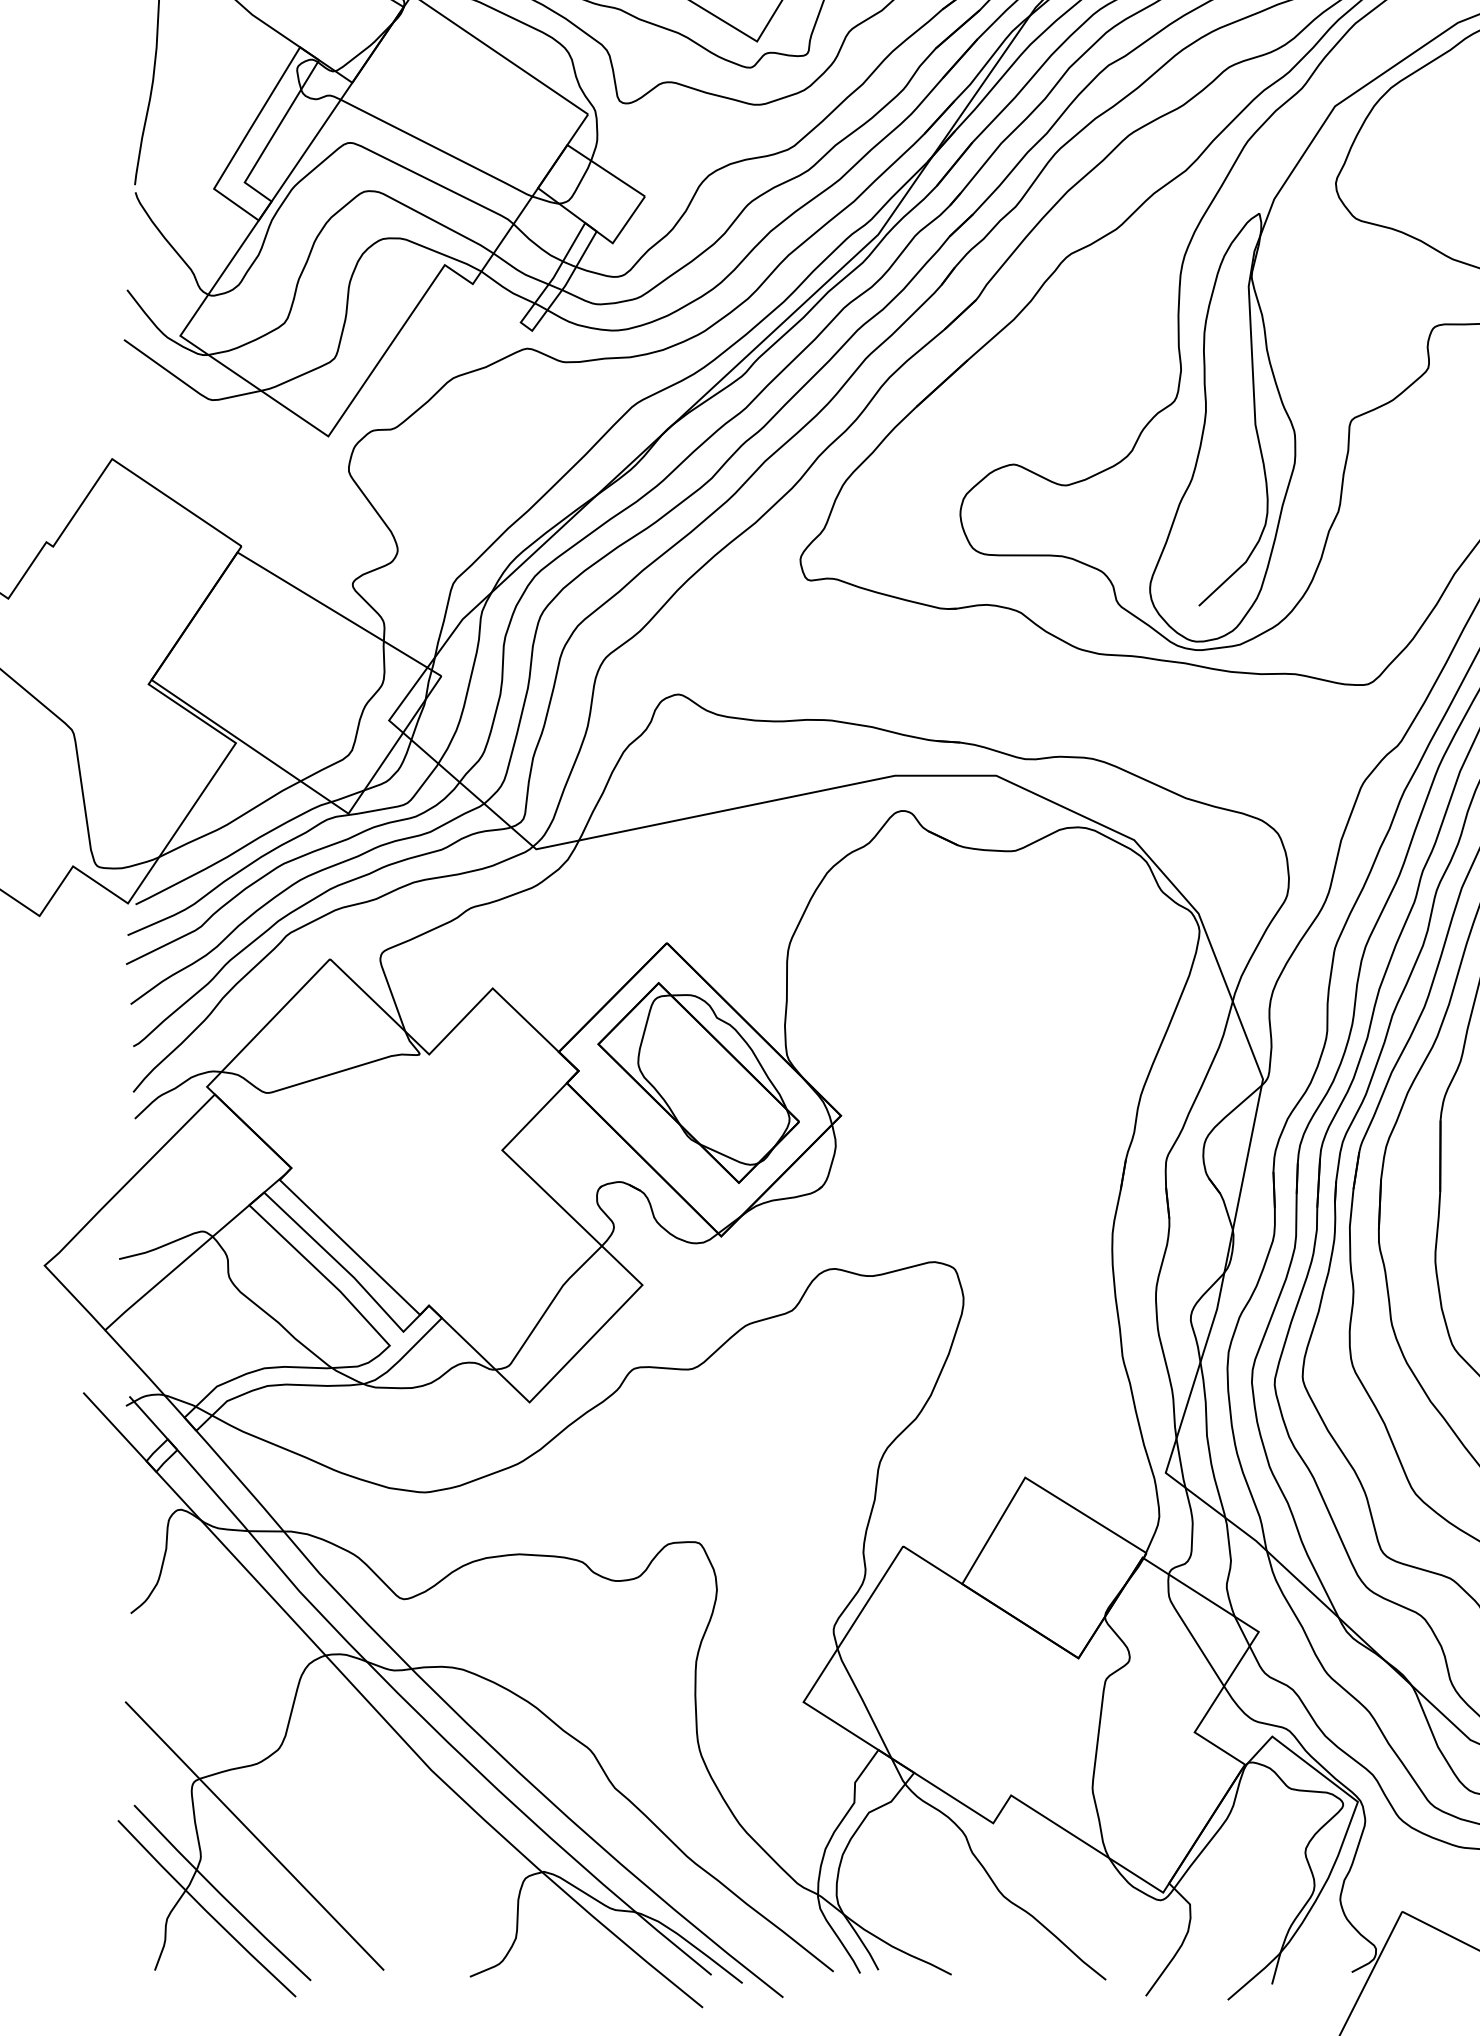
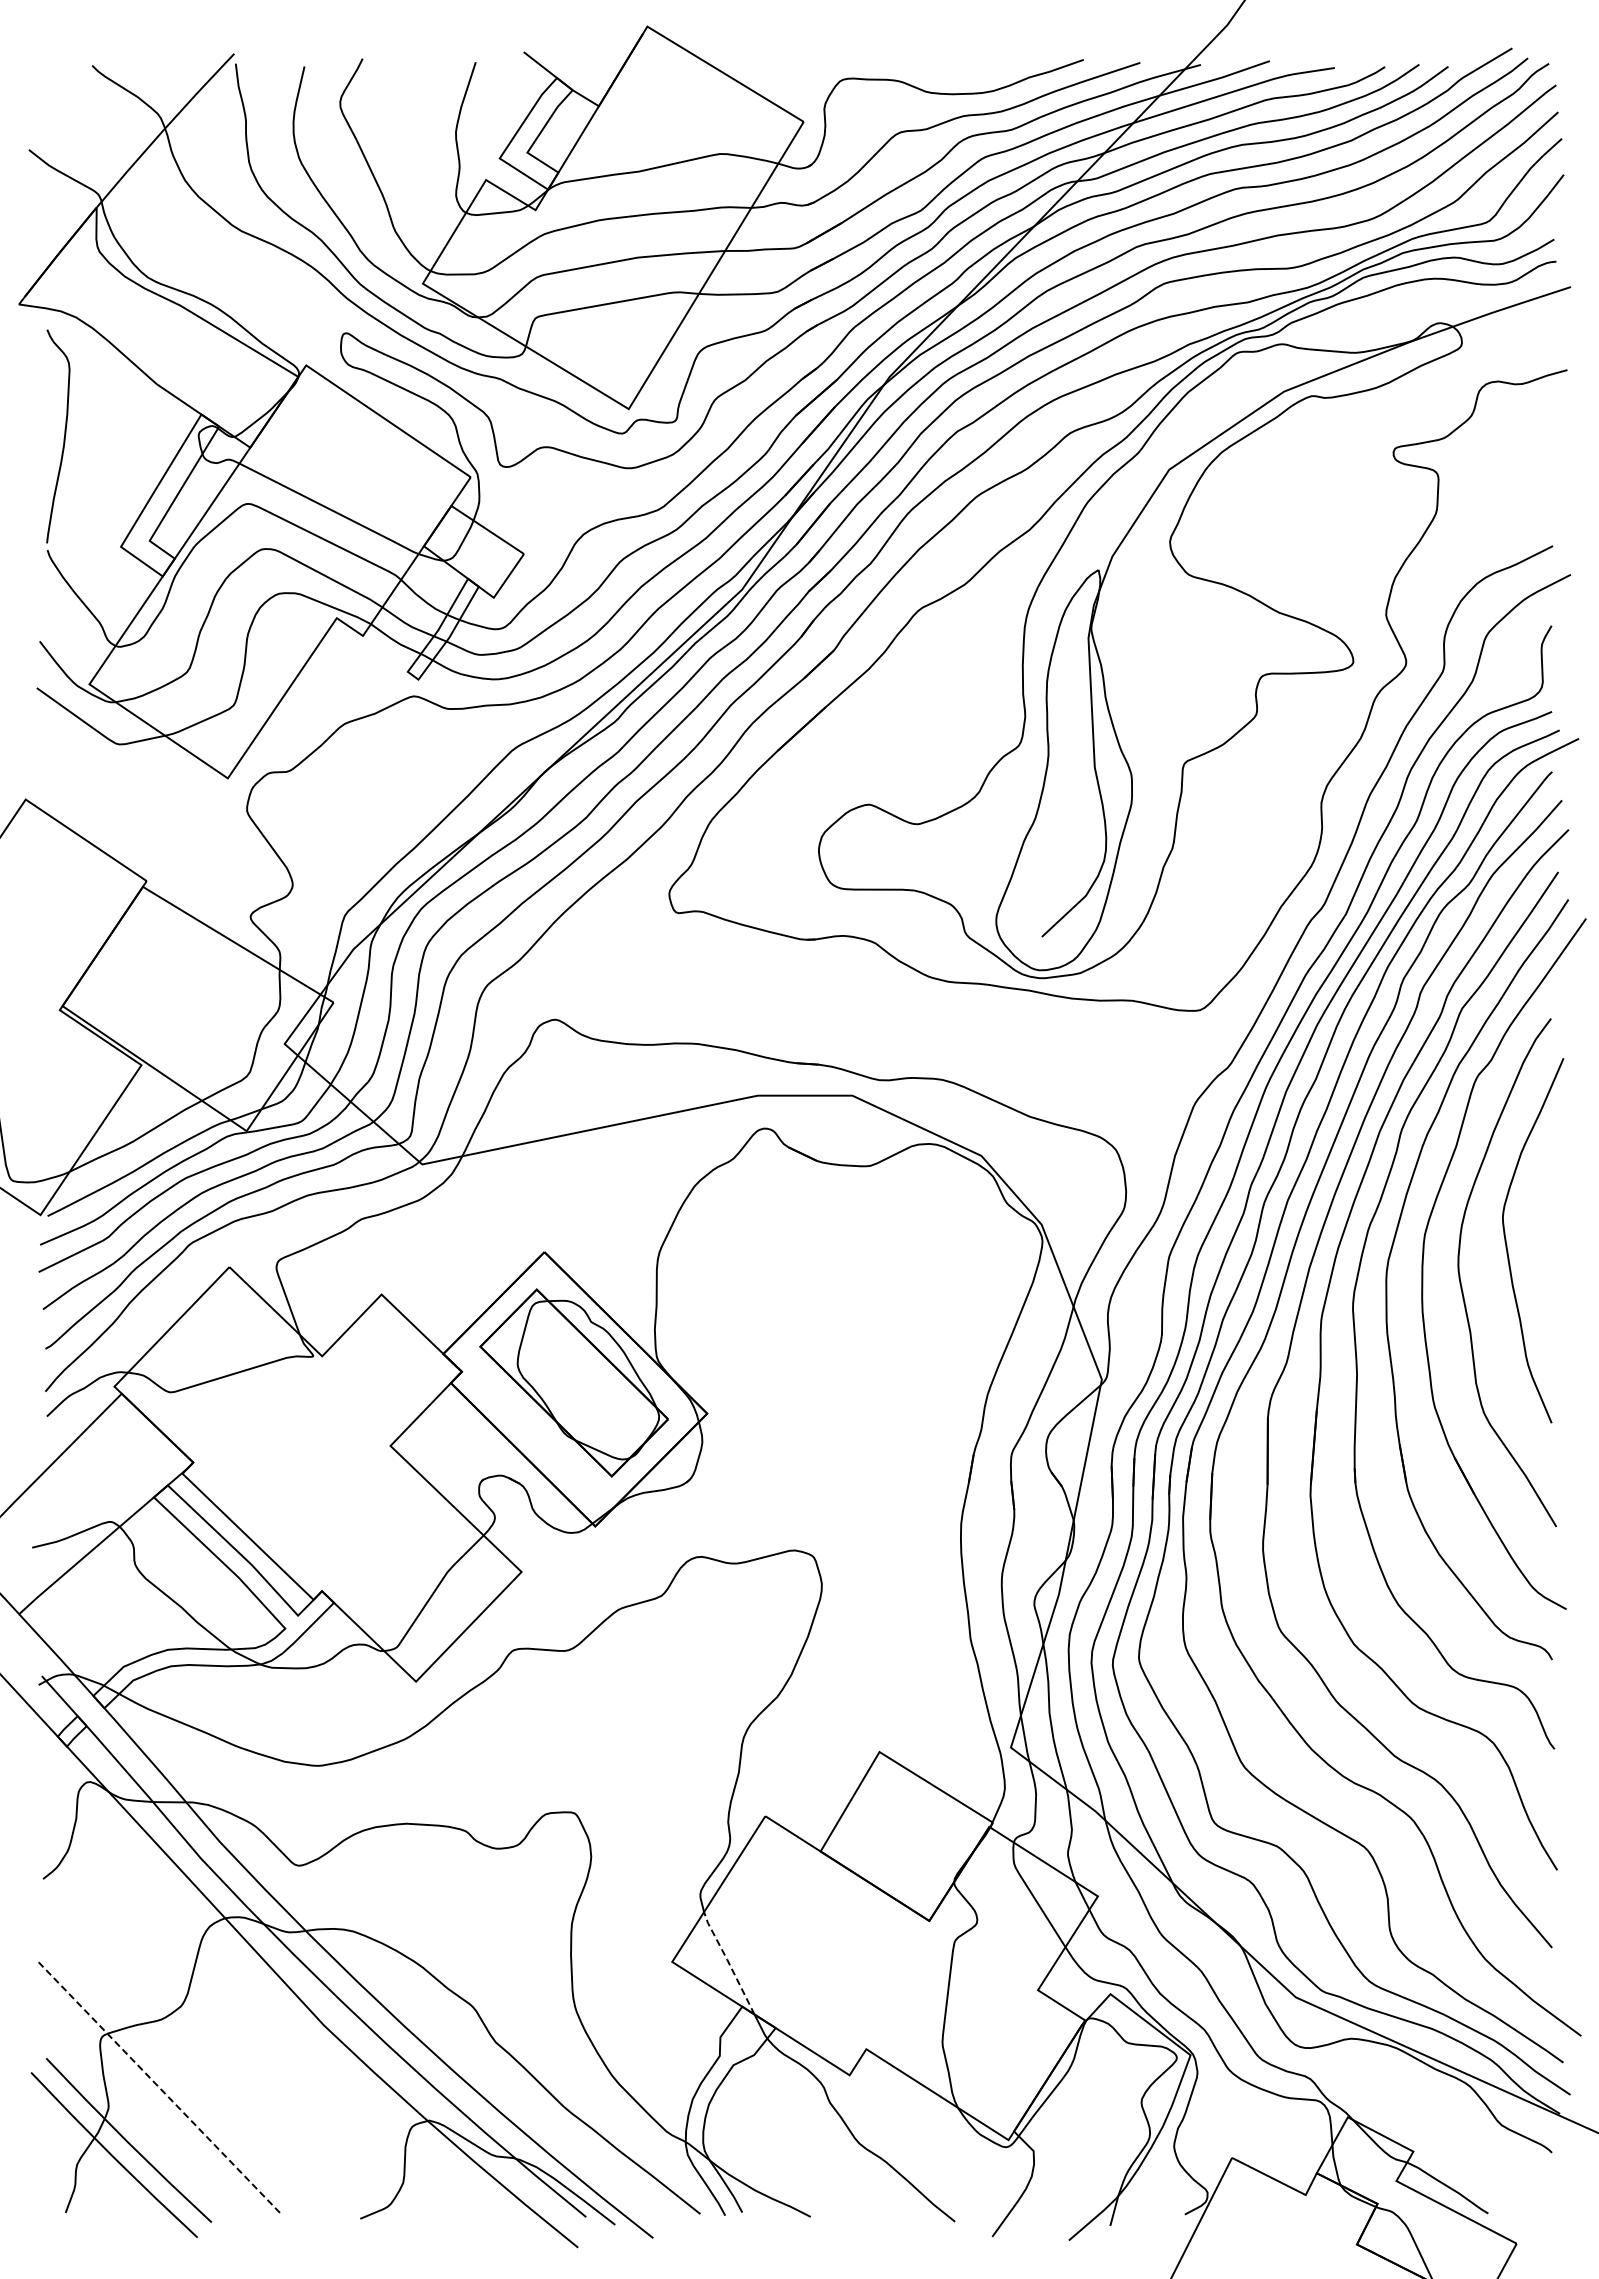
line: (863, 1702) -> (728, 1962), solid -> dashed
line: (254, 1835) -> (158, 2086), solid -> dashed

